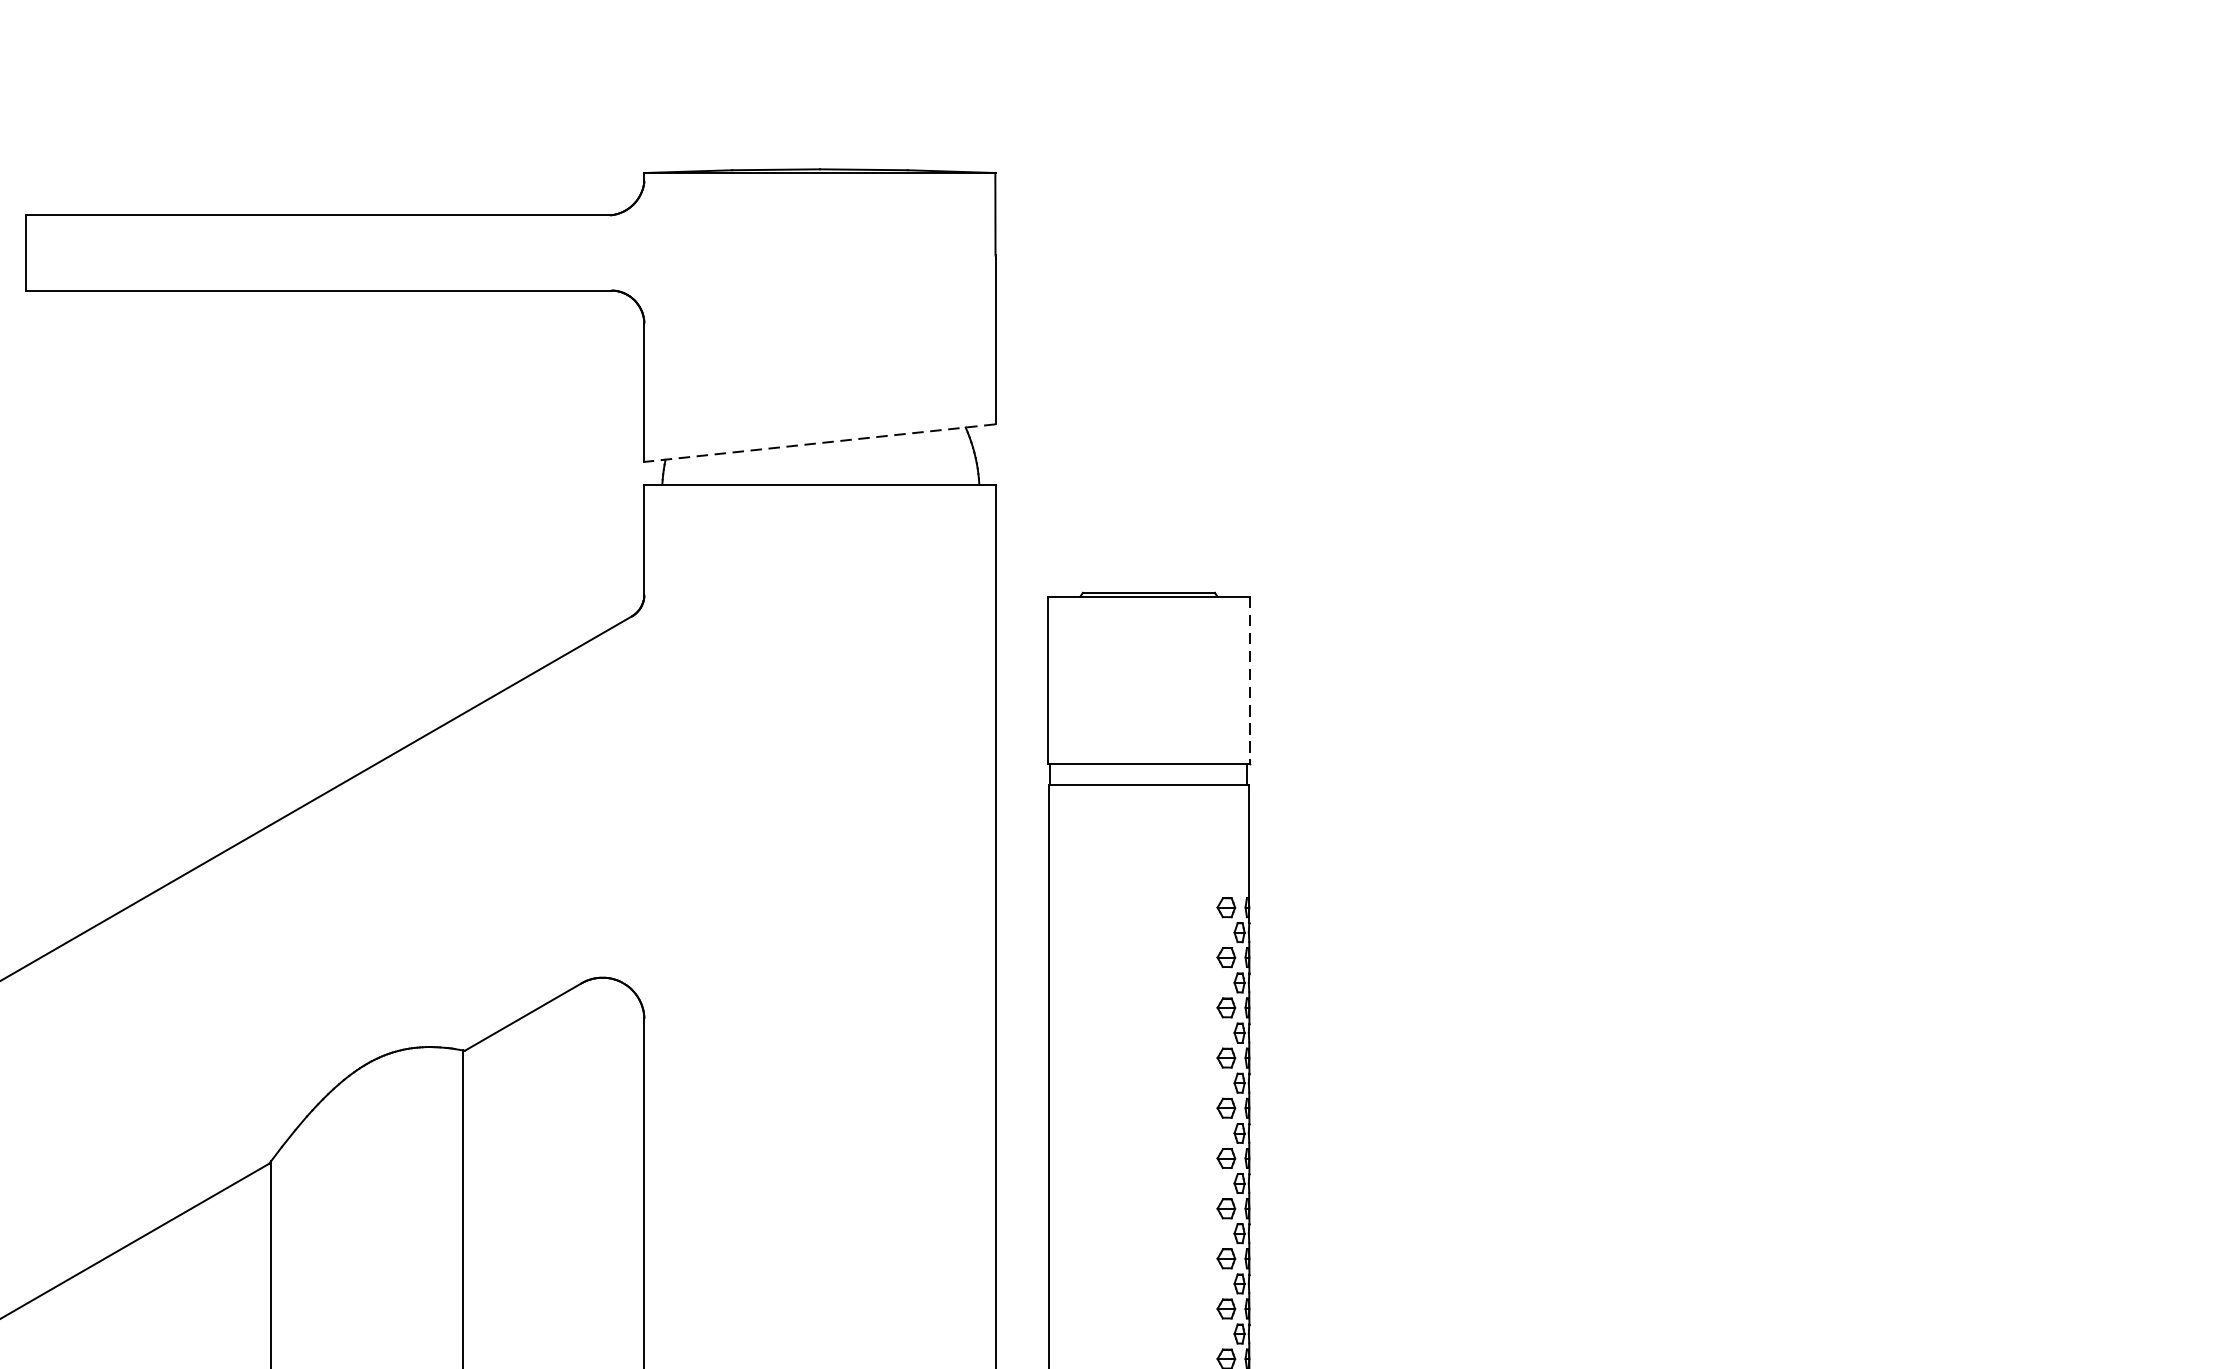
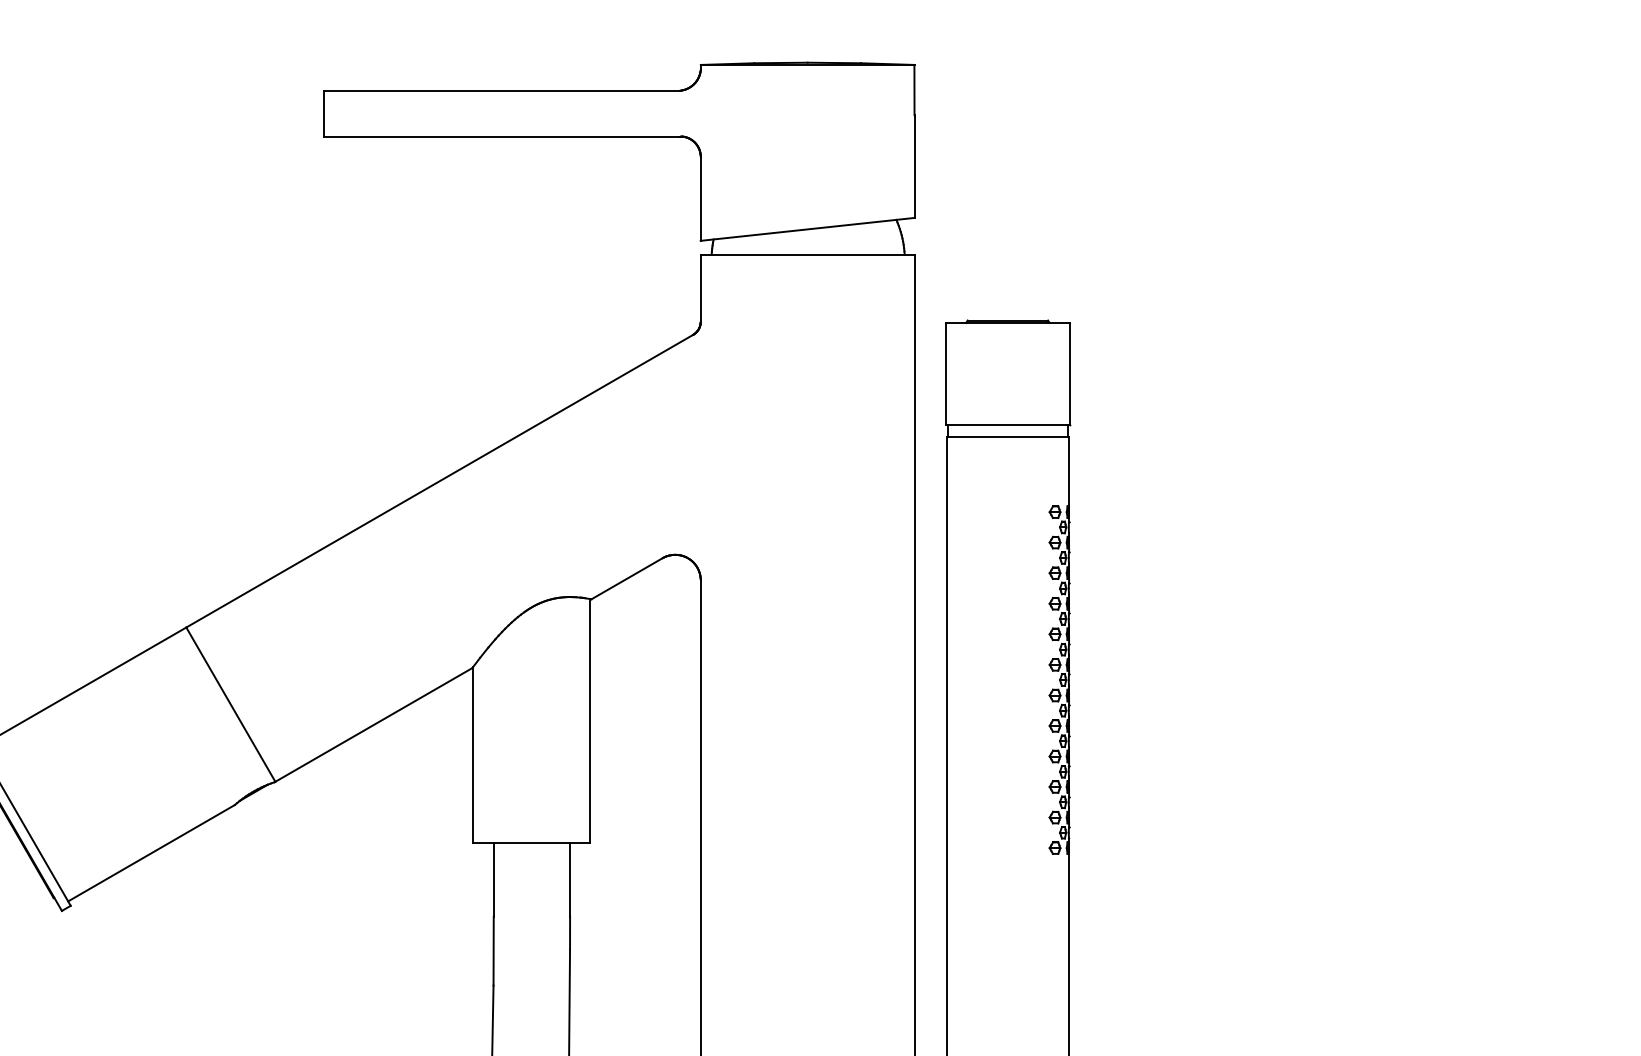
line: (819, 443) -> (807, 229), dashed -> solid
line: (1250, 679) -> (1069, 373), dashed -> solid

